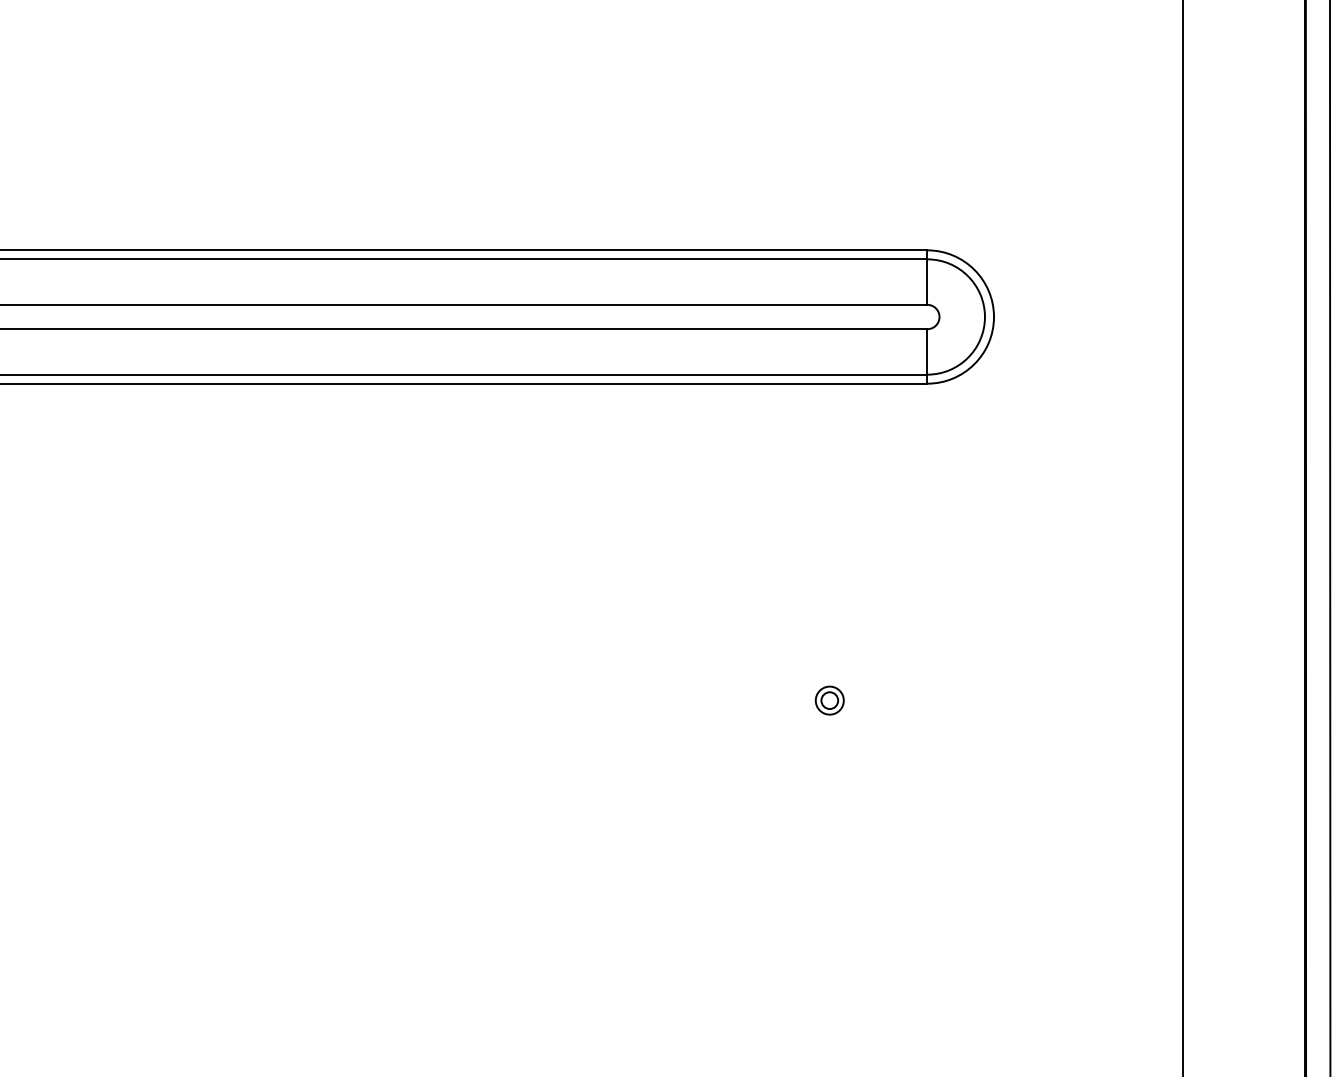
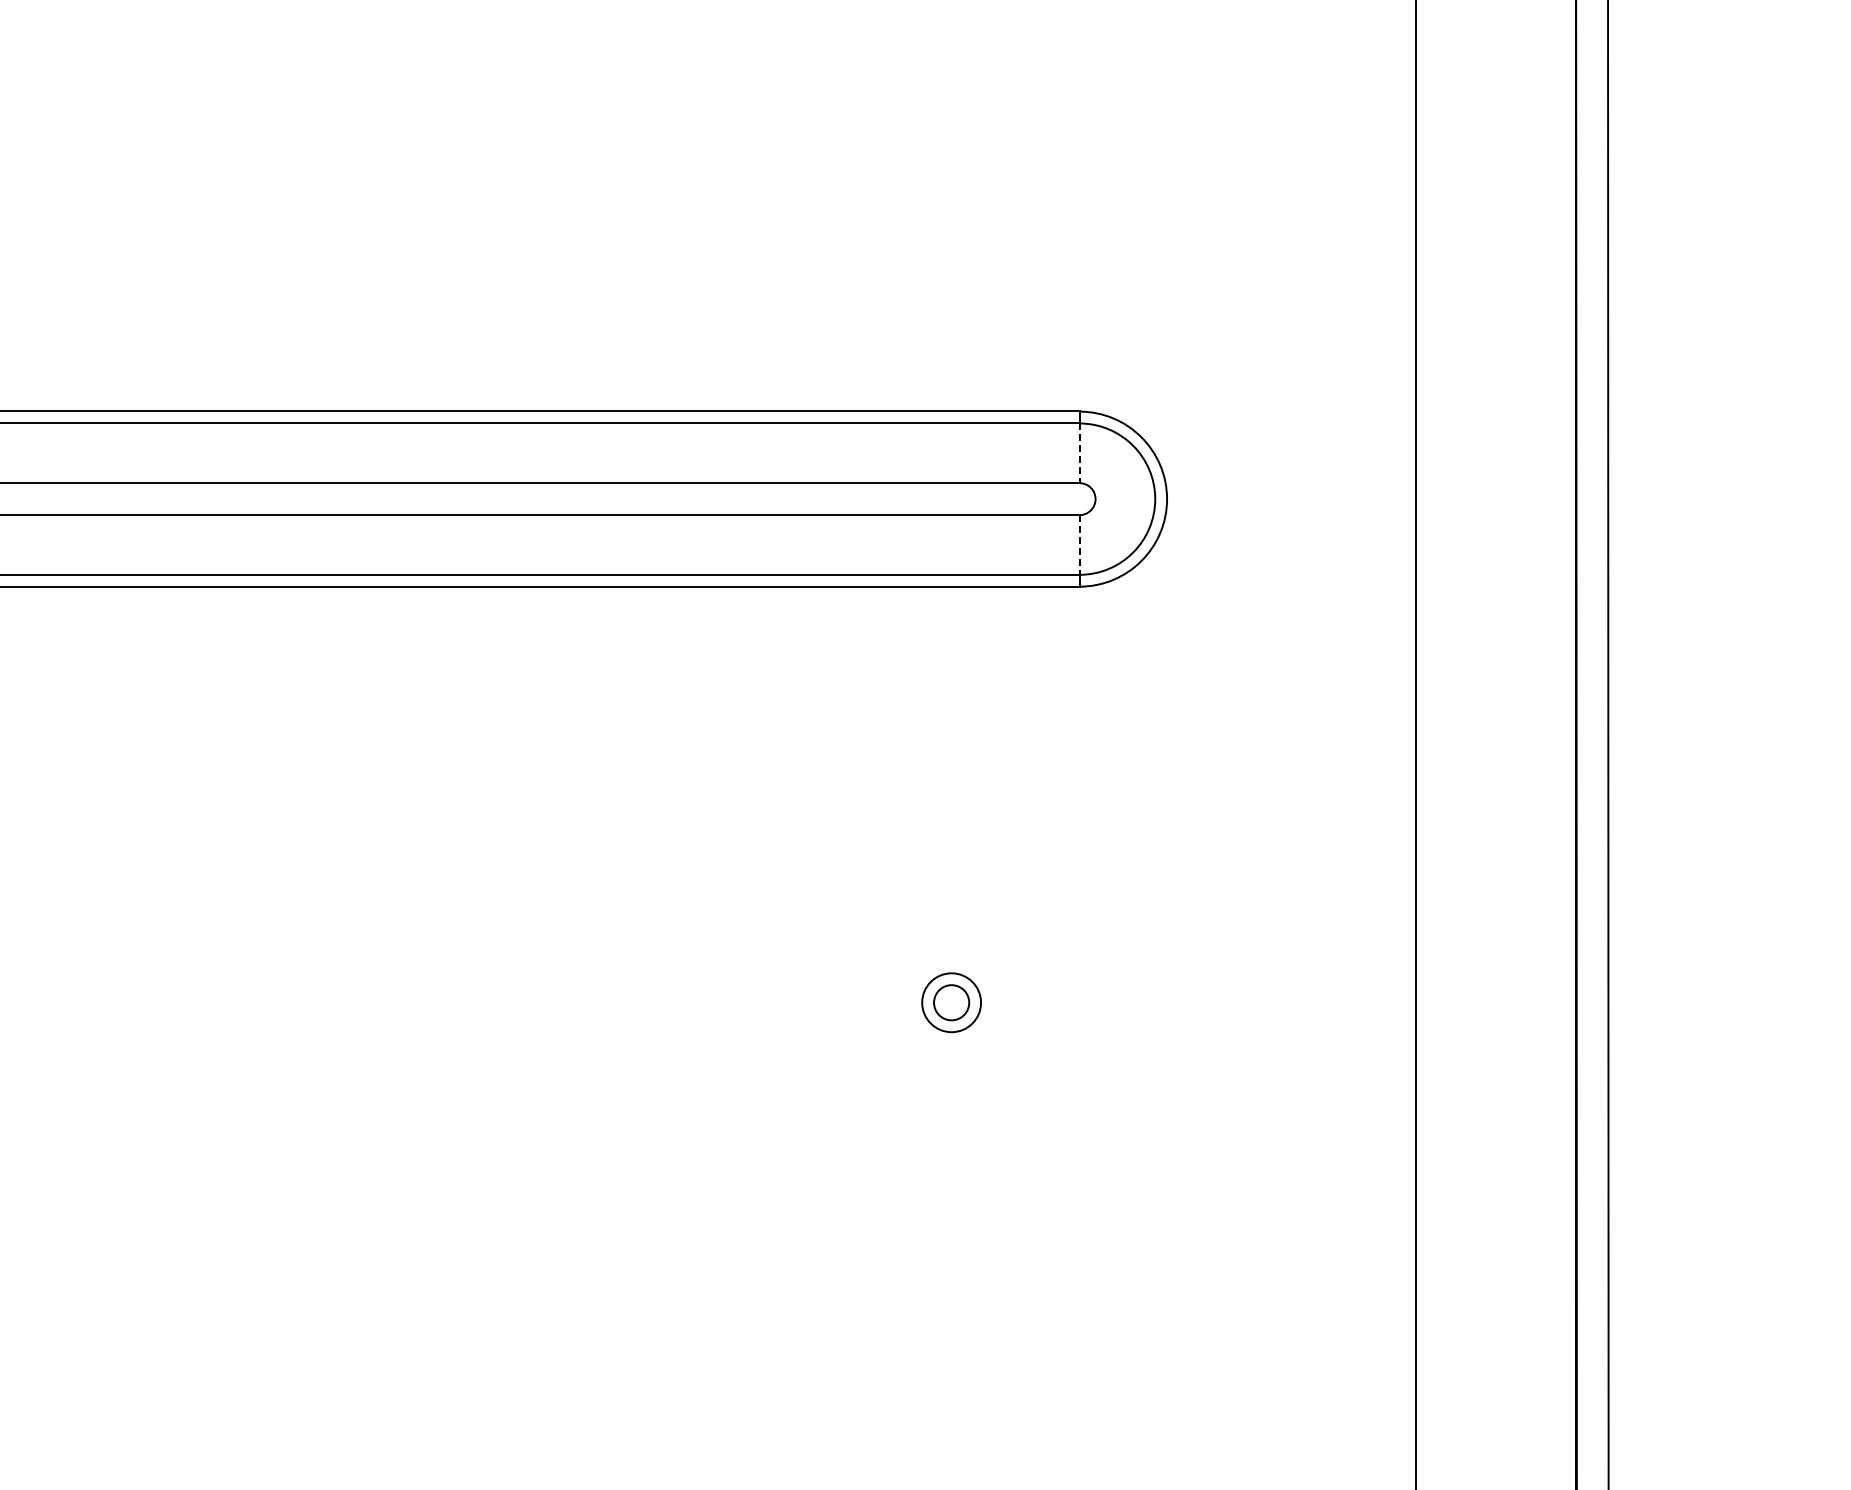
line: (927, 282) -> (1079, 453), solid -> dashed
line: (927, 351) -> (1079, 544), solid -> dashed
part: (829, 700) -> (951, 1002), size x1.6

